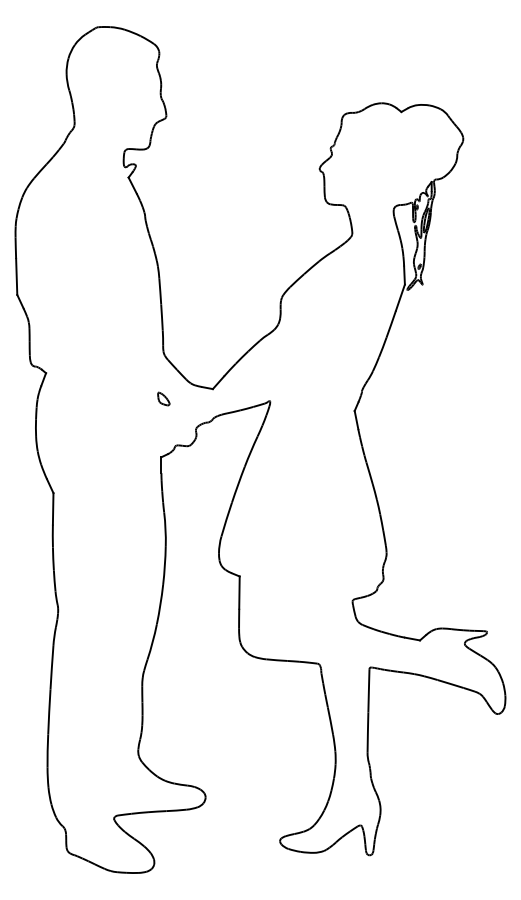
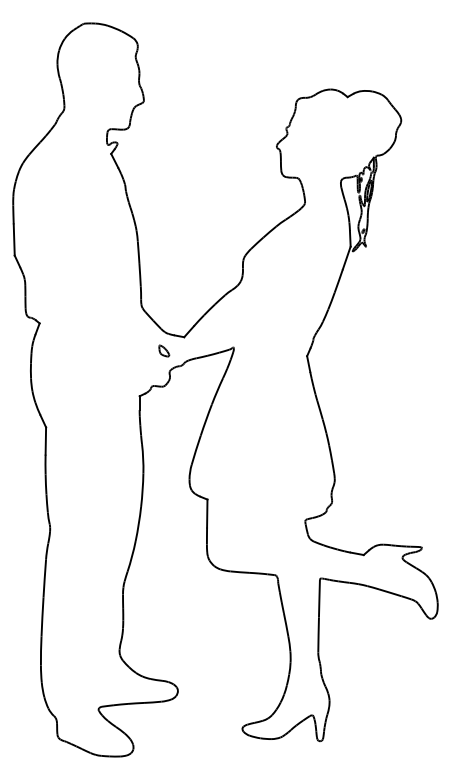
part: (163, 398) -> (163, 350), moved

